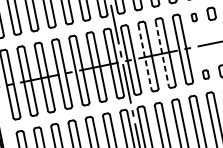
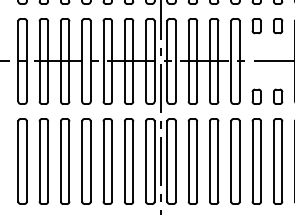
part: (194, 17) -> (256, 26), size x1.67
line: (161, 53) -> (209, 61), dashed -> solid
line: (144, 57) -> (188, 61), dashed -> solid
part: (205, 74) -> (256, 96), size x1.43

